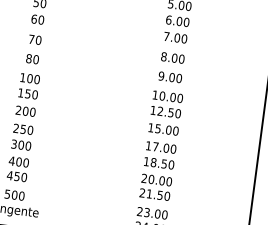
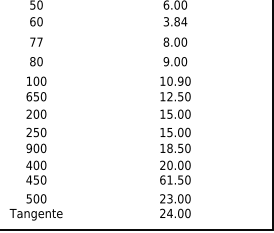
text: (175, 37) -> (175, 21), 7.00 -> 3.84
text: (38, 39) -> (39, 41), 70 -> 77
text: (21, 92) -> (29, 96), 150 -> 650
text: (172, 97) -> (180, 81), 10.00 -> 10.90
text: (13, 143) -> (28, 147), 300 -> 900
text: (155, 146) -> (169, 132), 17.00 -> 15.00
text: (142, 192) -> (162, 179), 21.50 -> 61.50

